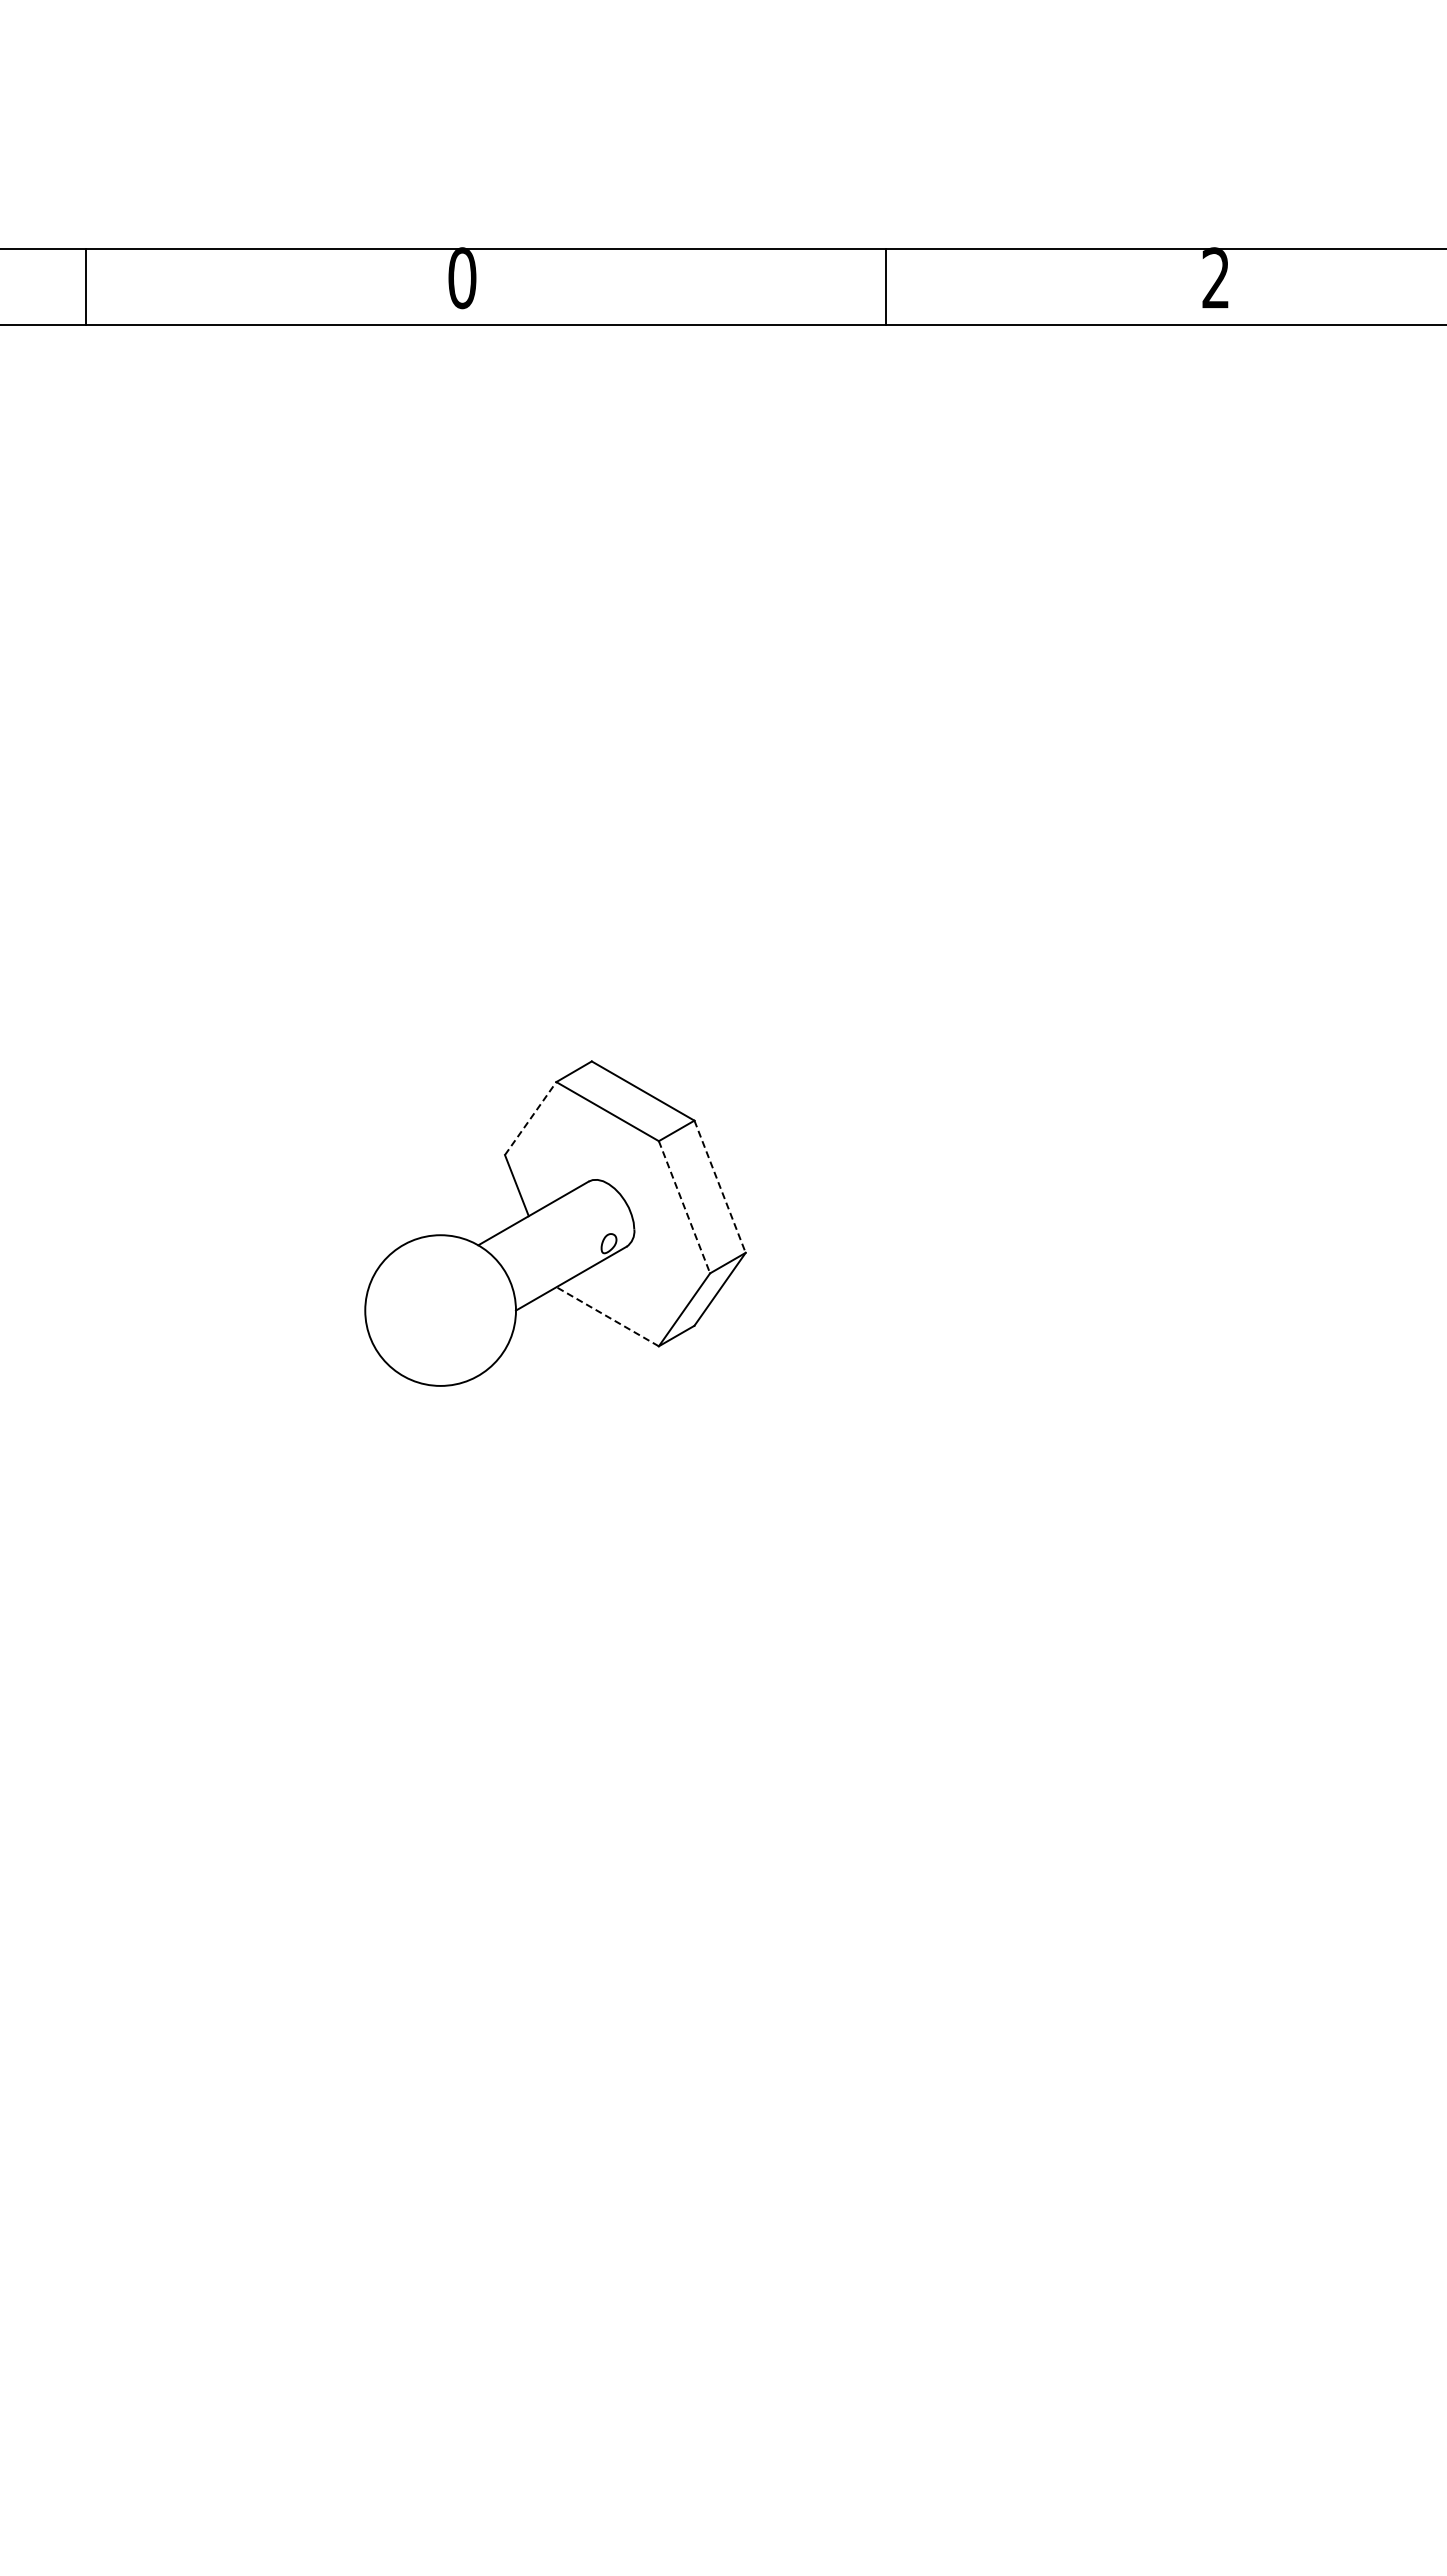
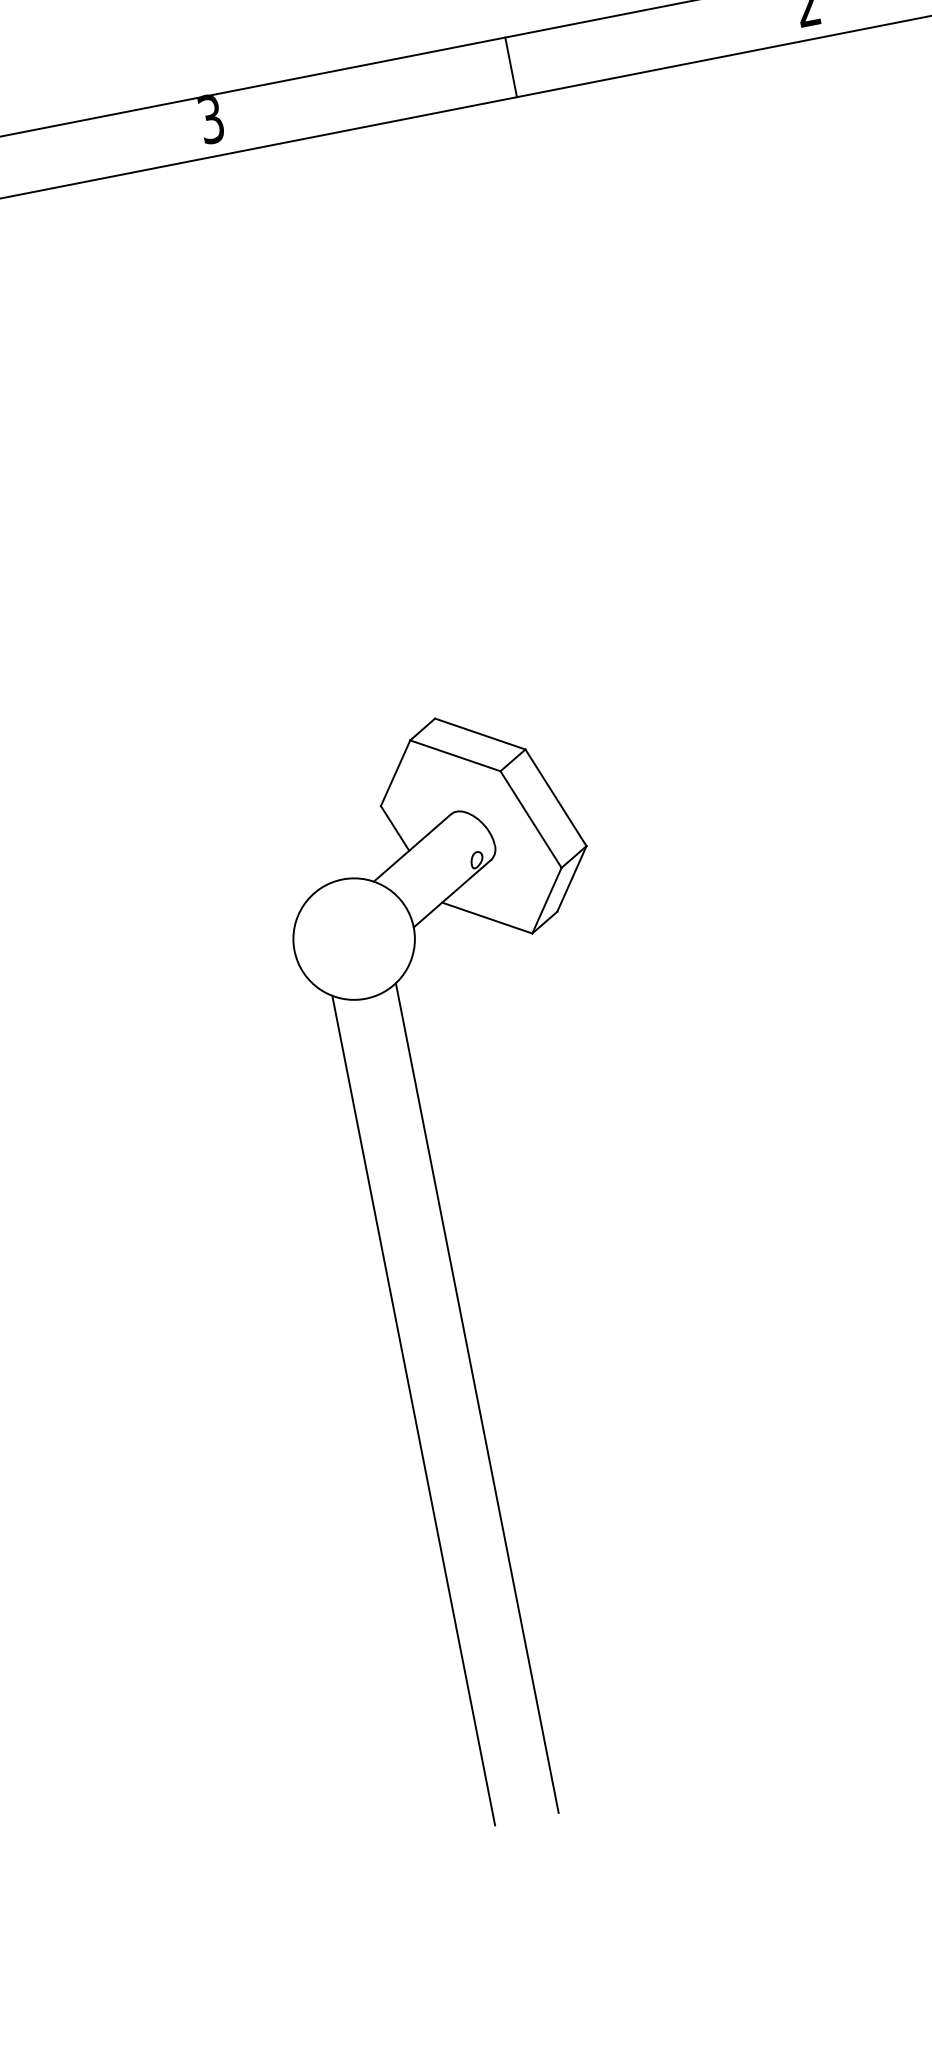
text: (462, 278) -> (211, 119), 0 -> 3
line: (885, 286) -> (510, 67), moved
line: (530, 1118) -> (395, 773), dashed -> solid
line: (720, 1186) -> (556, 797), dashed -> solid
line: (684, 1207) -> (531, 819), dashed -> solid
line: (607, 1316) -> (487, 917), dashed -> solid
line: (400, 1898) -> (413, 1410), added
line: (480, 1898) -> (476, 1397), added

